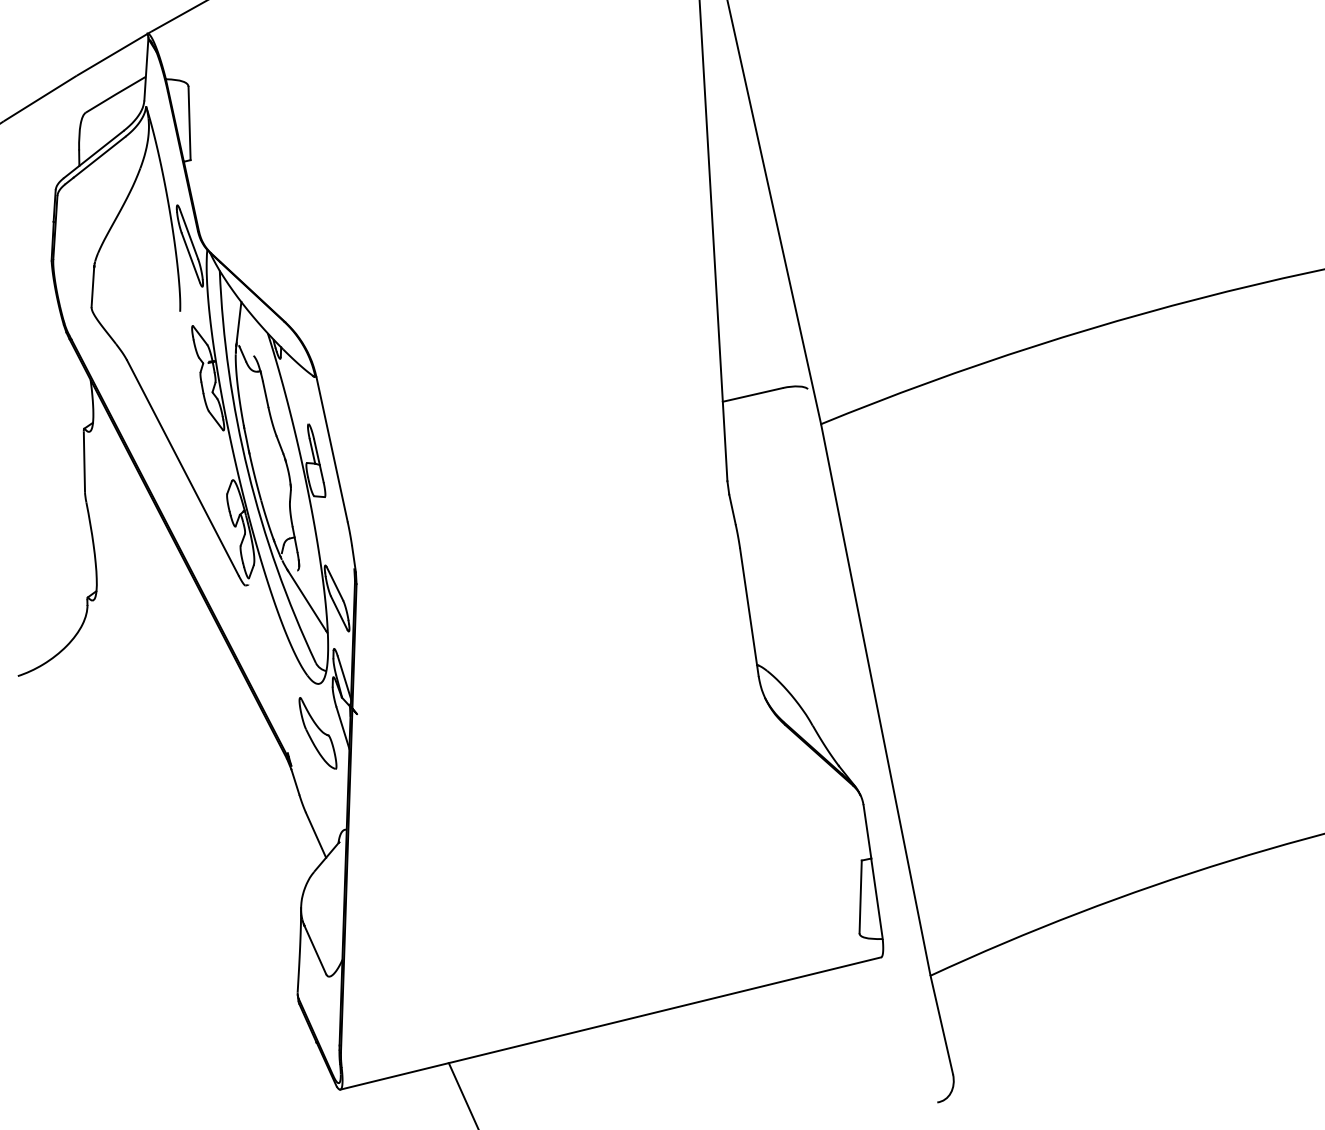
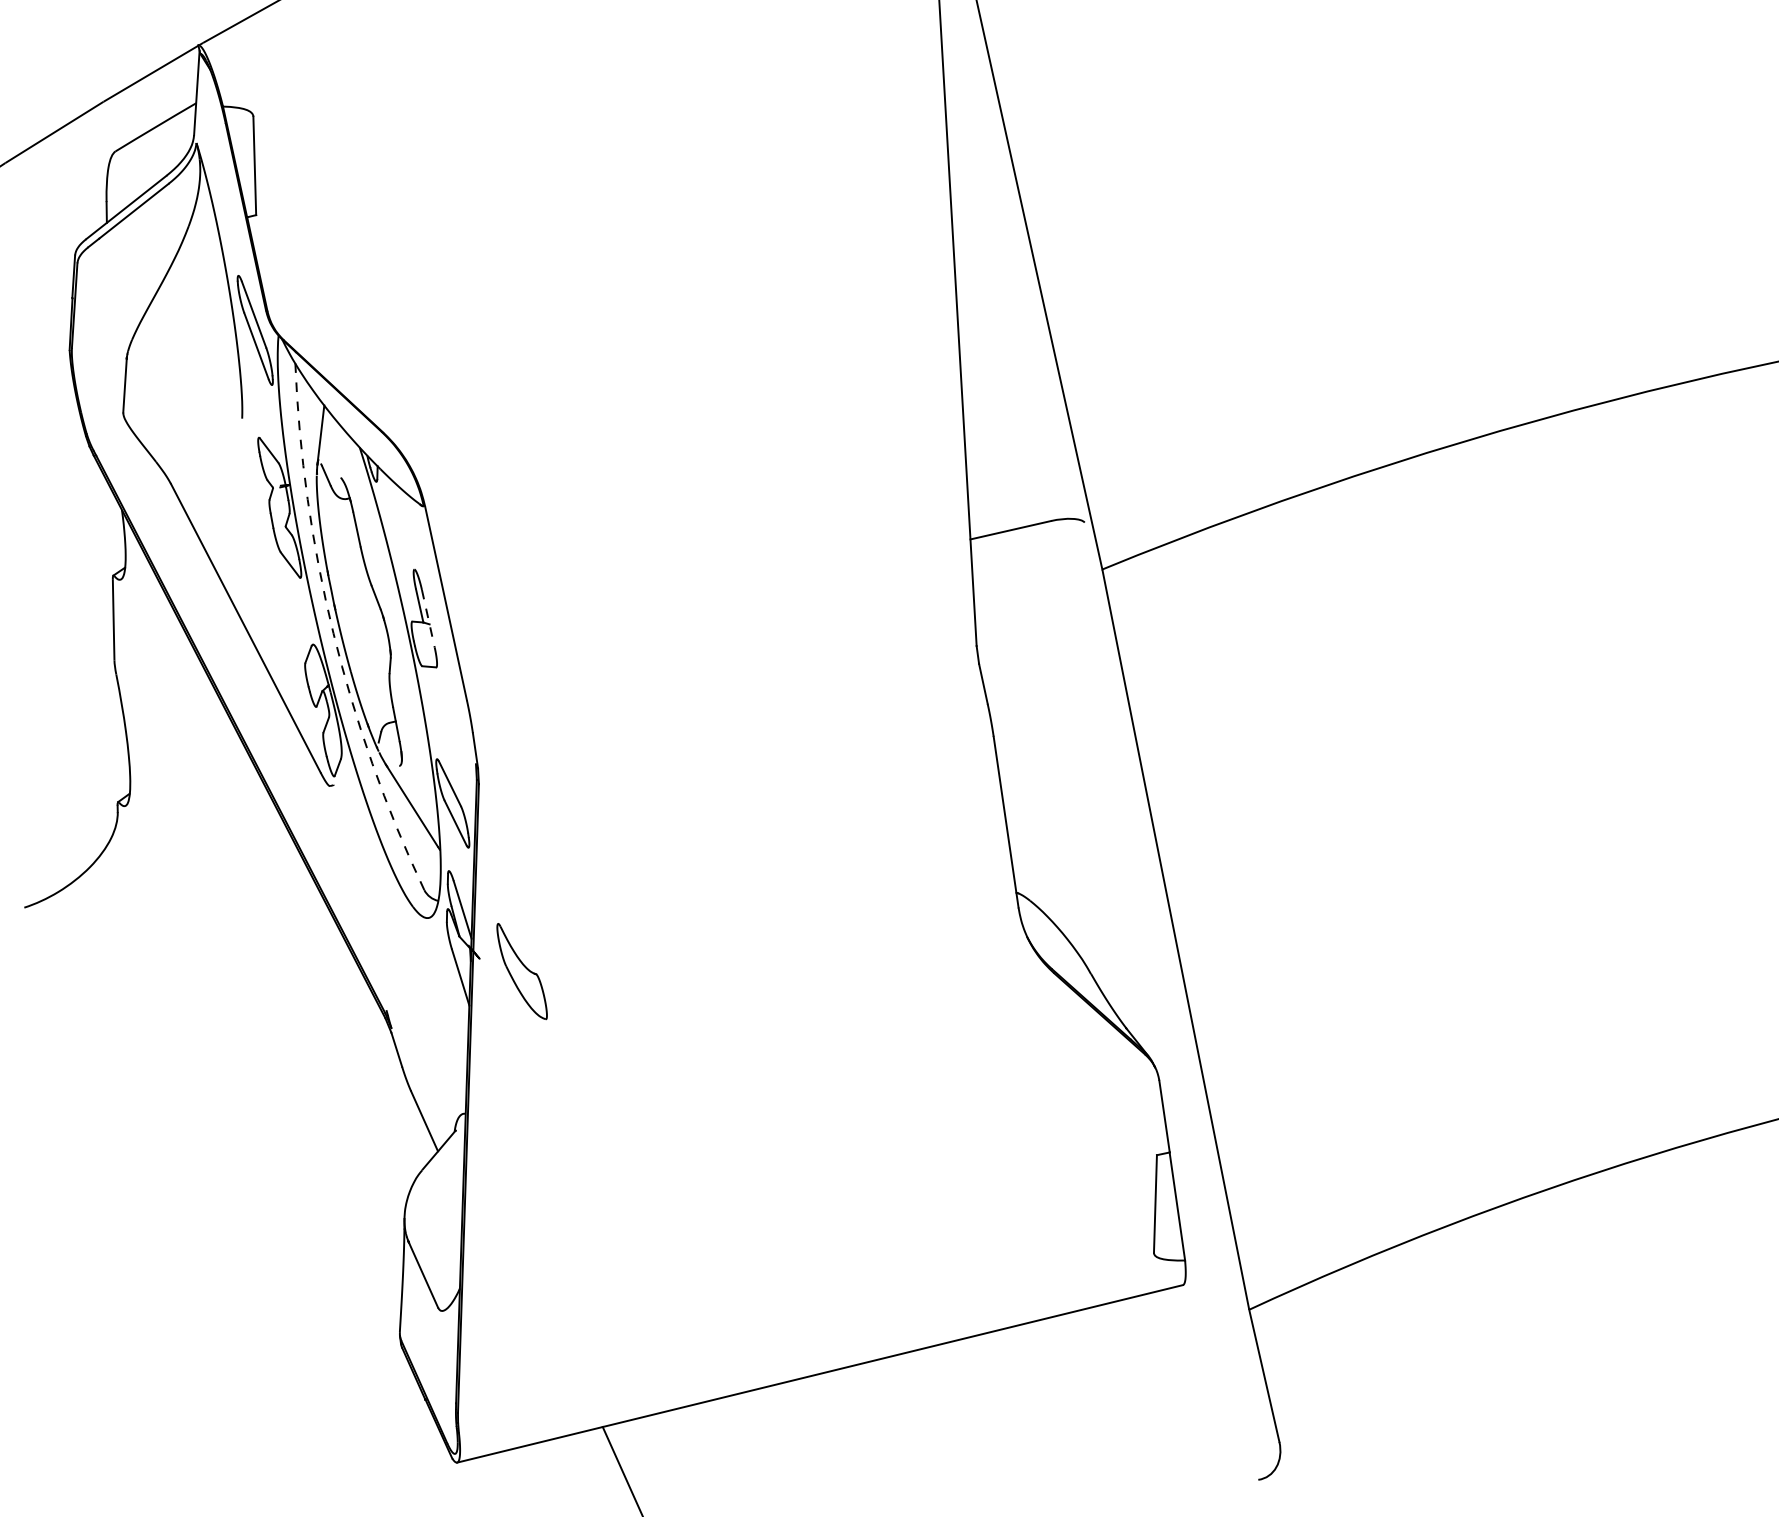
line: (319, 461) -> (428, 619), solid -> dashed
arc: (248, 471) -> (333, 633), solid -> dashed
part: (317, 733) -> (521, 971), moved

